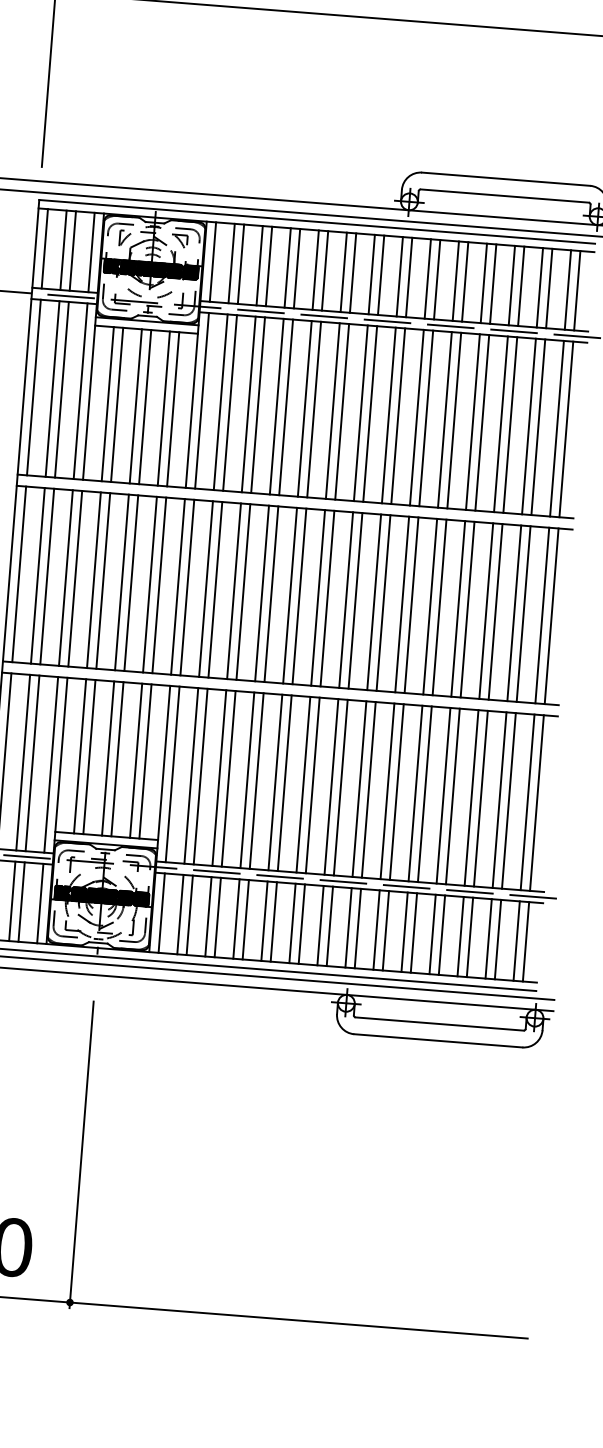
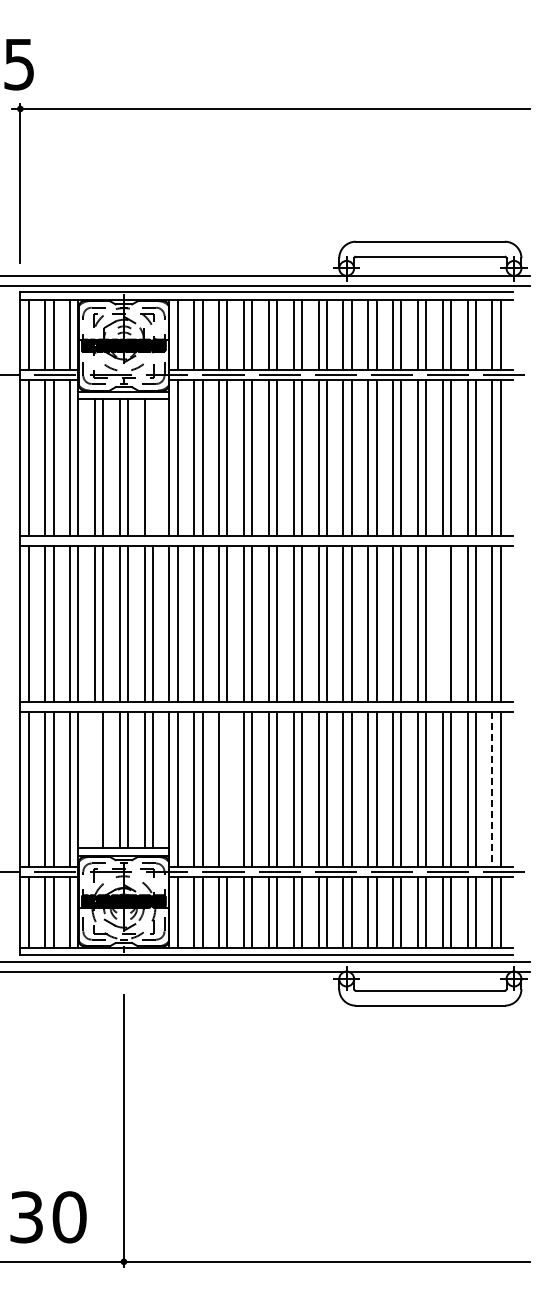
line: (172, 409) -> (152, 467), removed
line: (485, 610) -> (442, 623), removed
line: (79, 755) -> (94, 779), removed
line: (228, 779) -> (227, 789), removed
line: (527, 802) -> (492, 789), solid -> dashed

